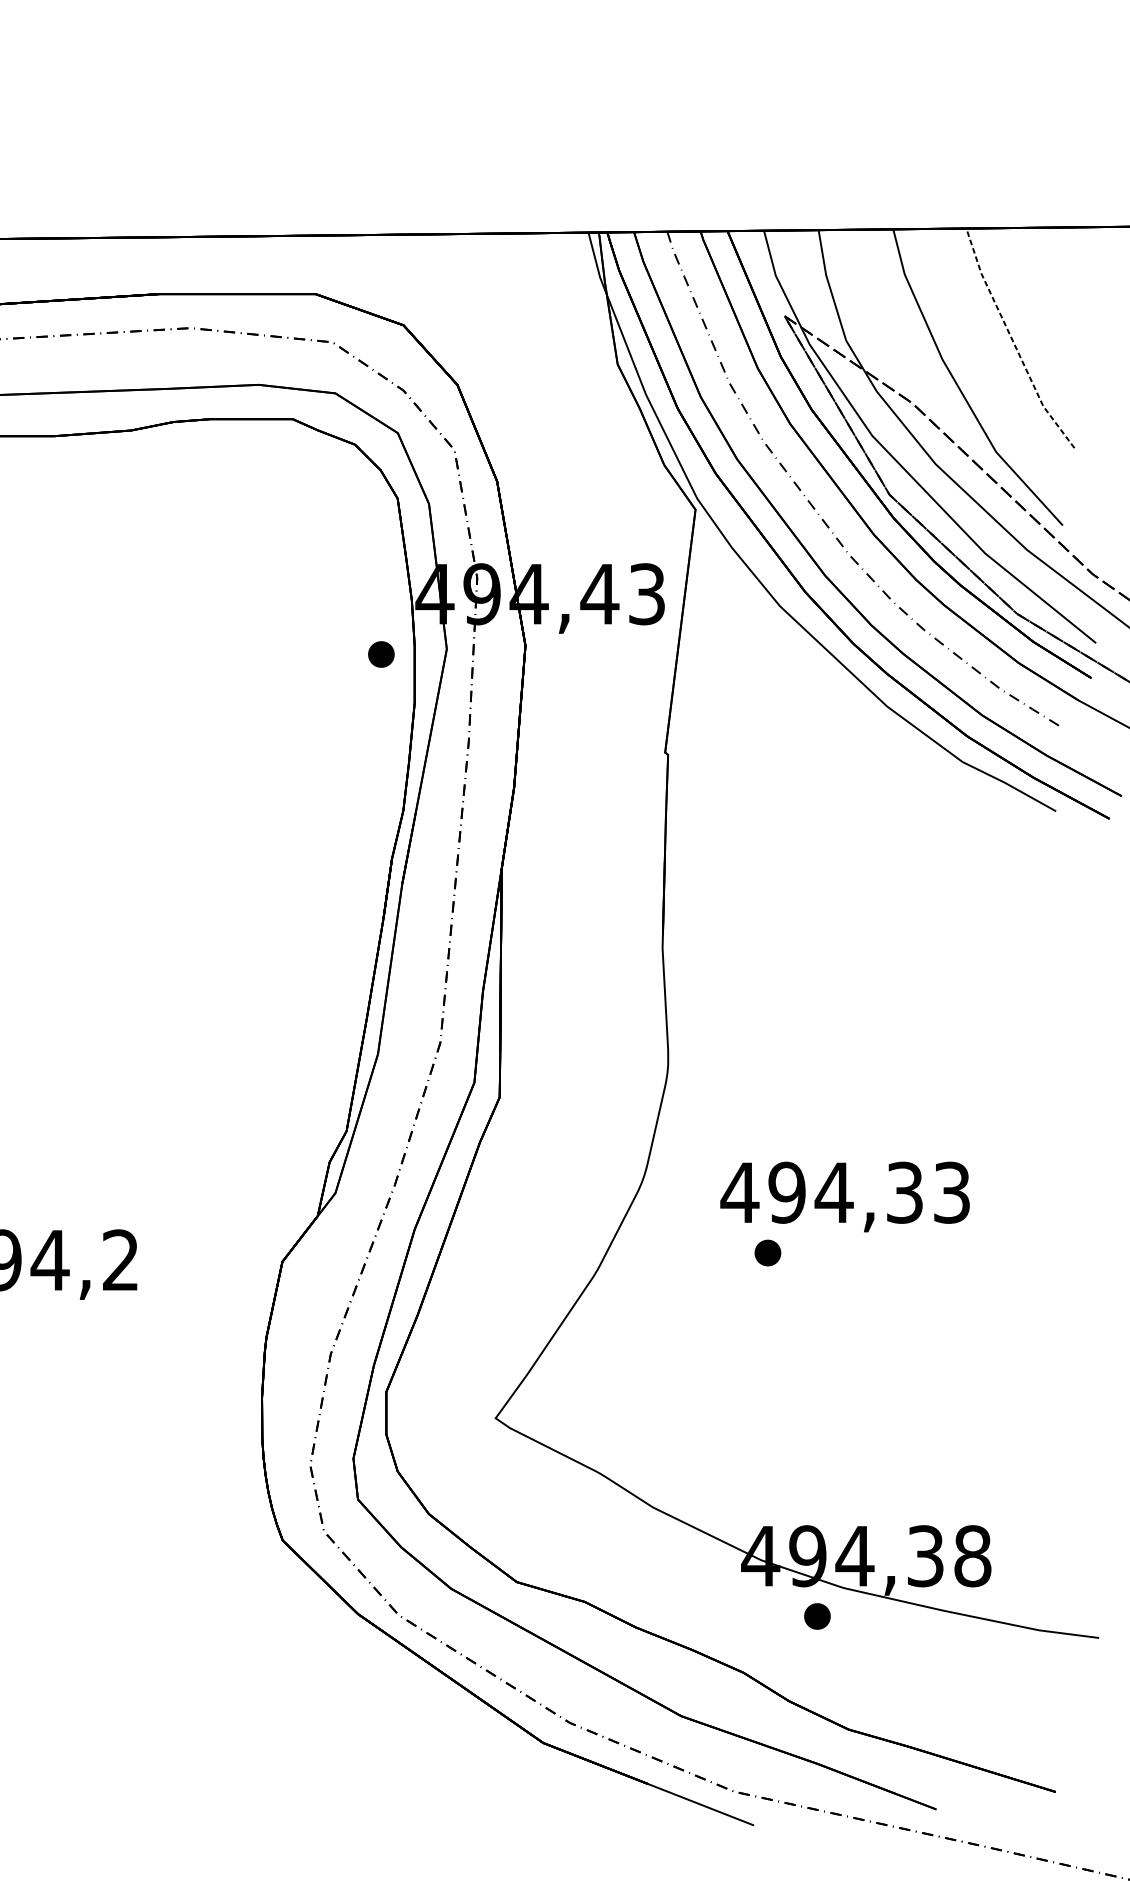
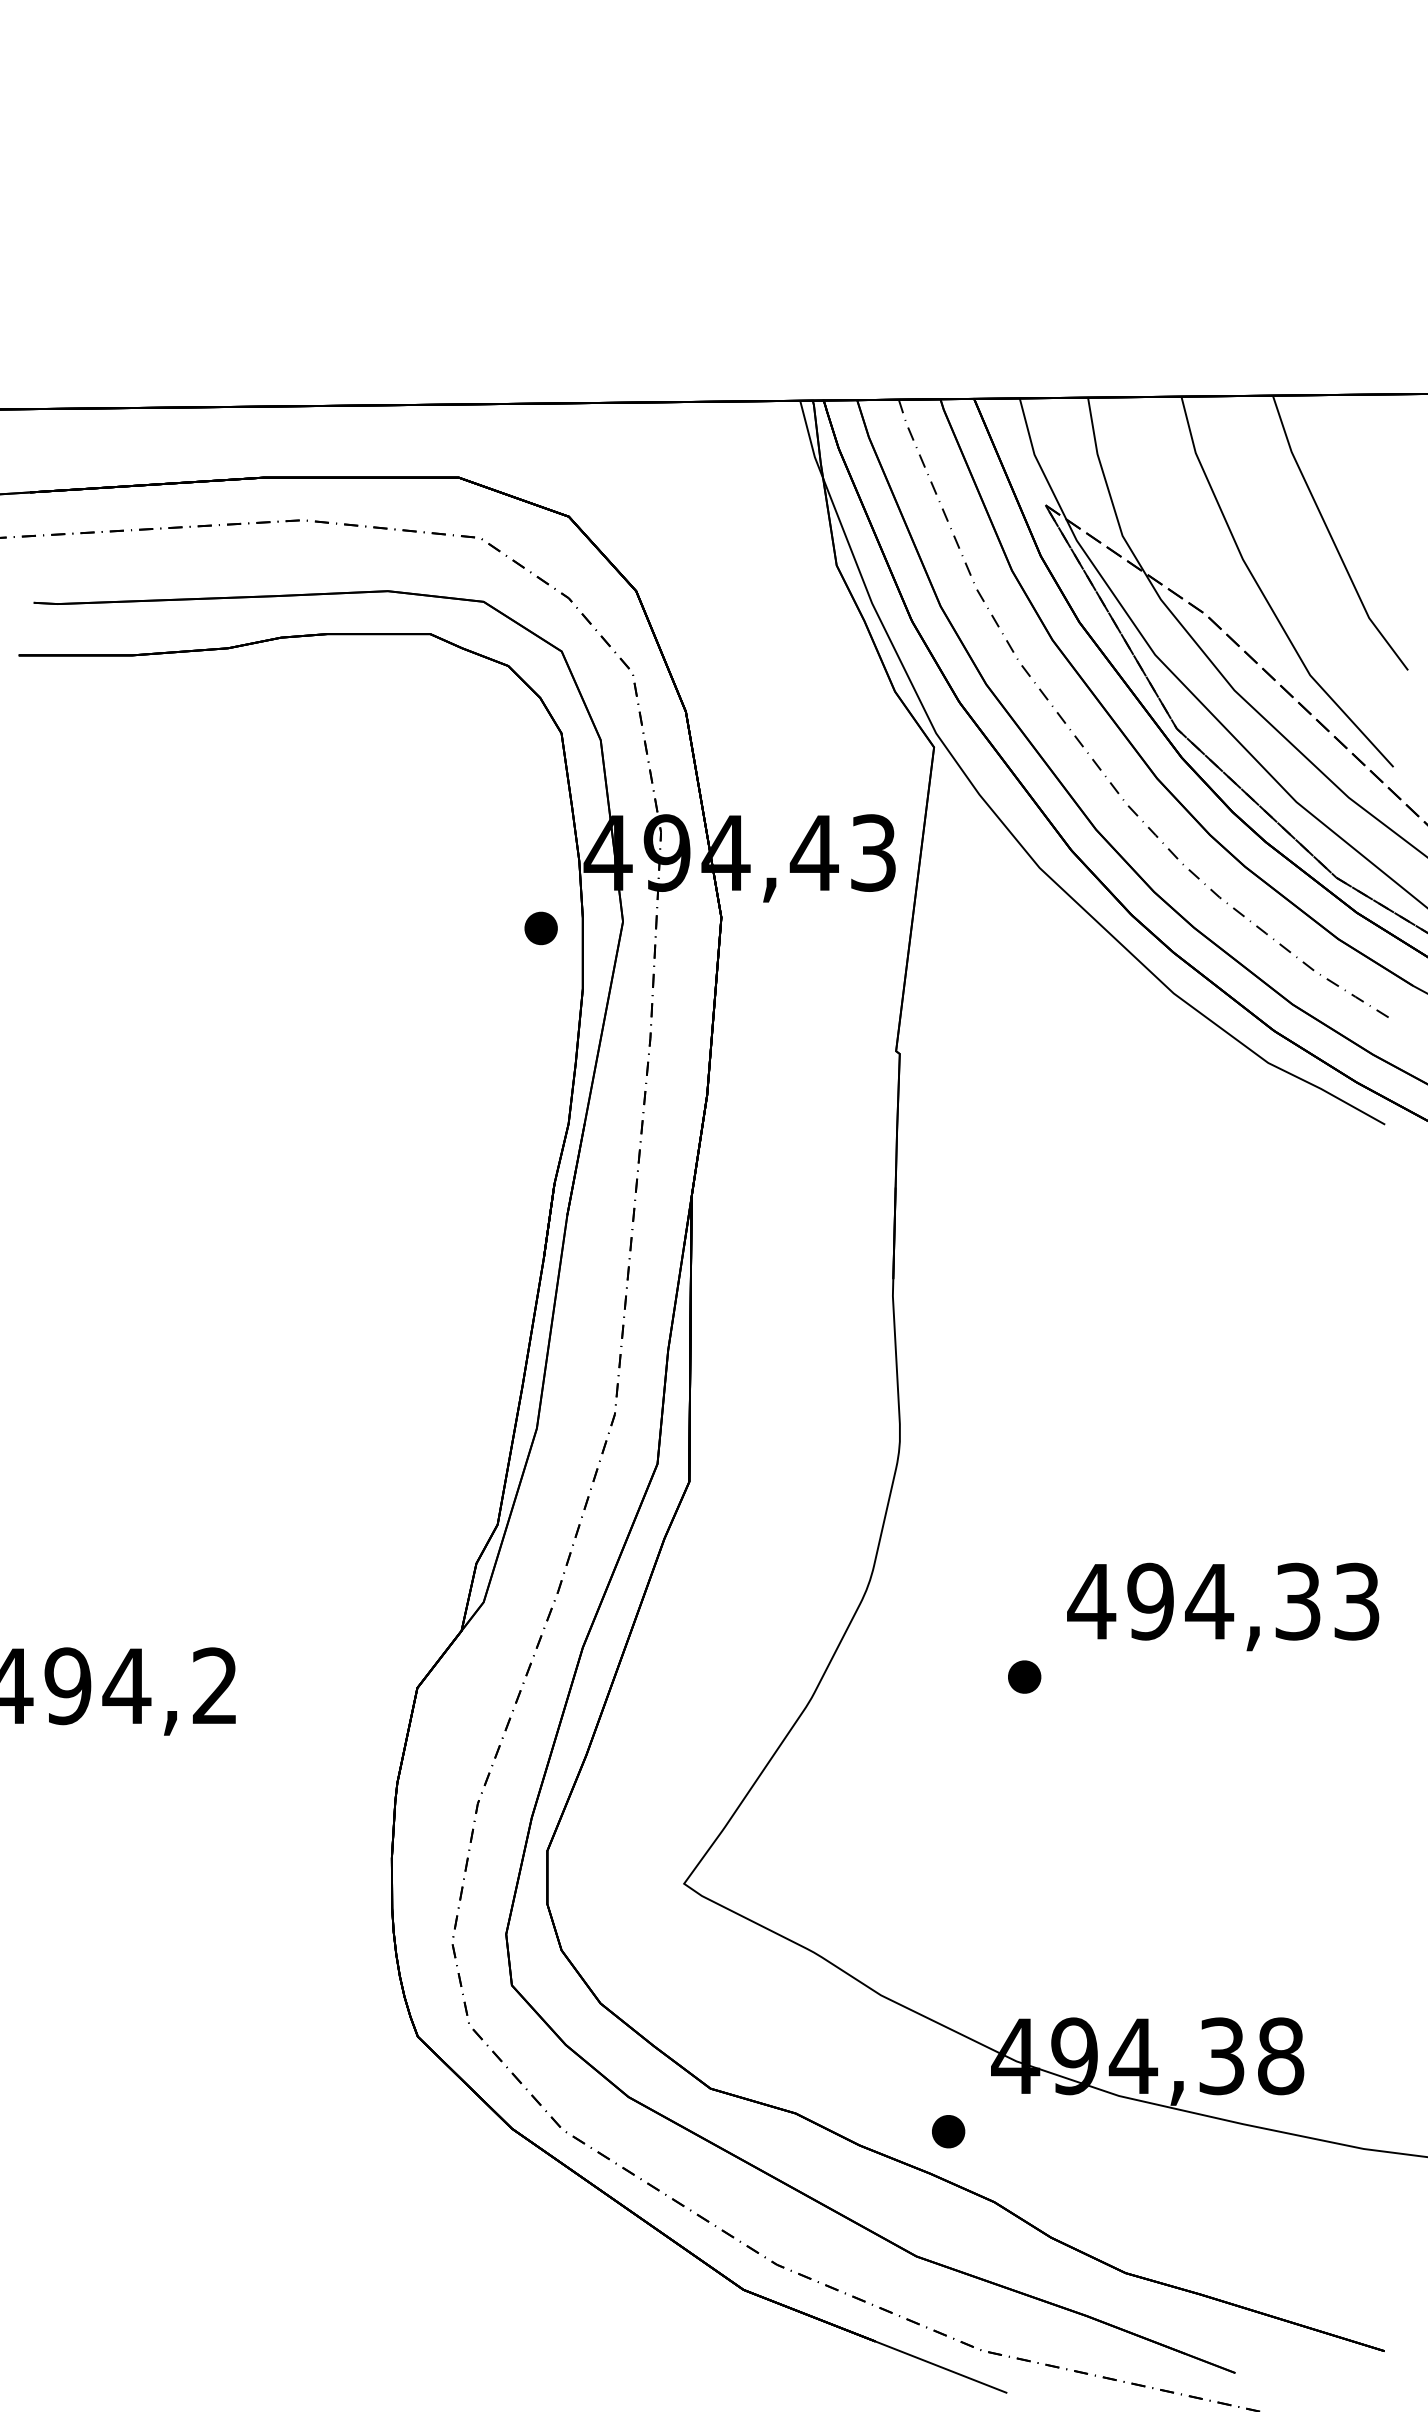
line: (1013, 341) -> (1331, 537), dashed -> solid
text: (845, 1196) -> (1223, 1606), moved
part: (817, 1616) -> (948, 2131), moved

